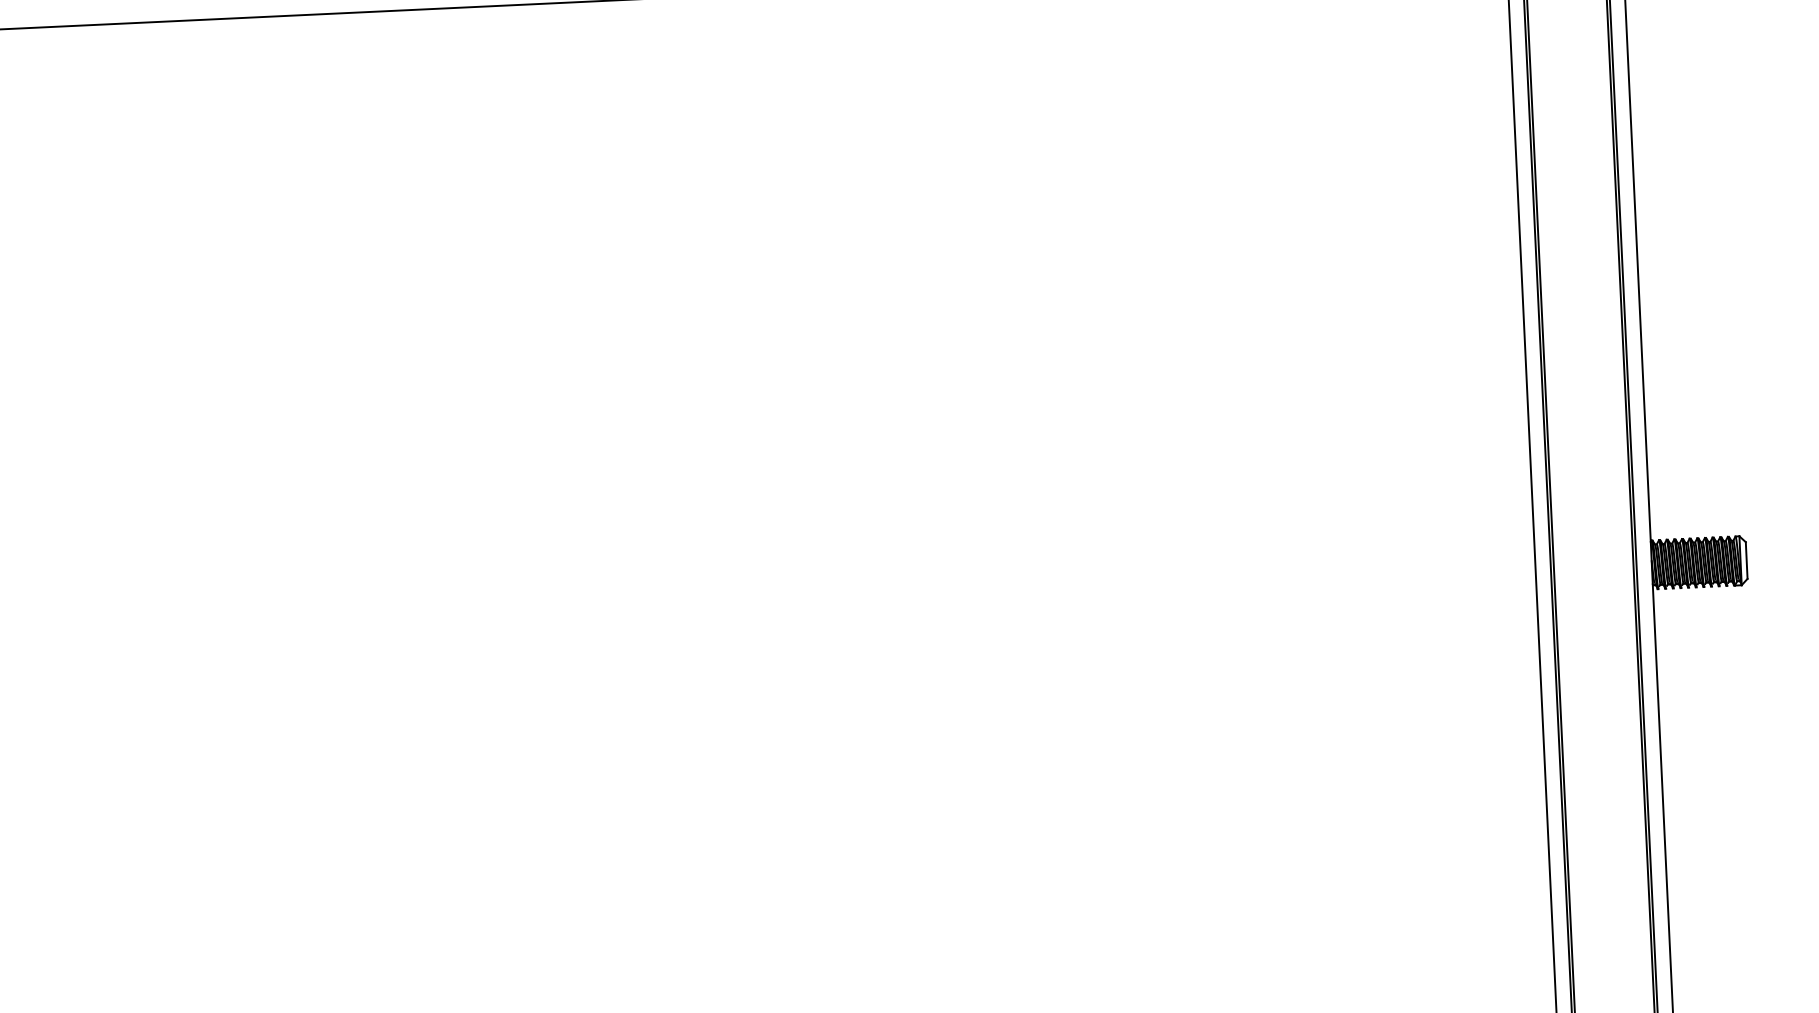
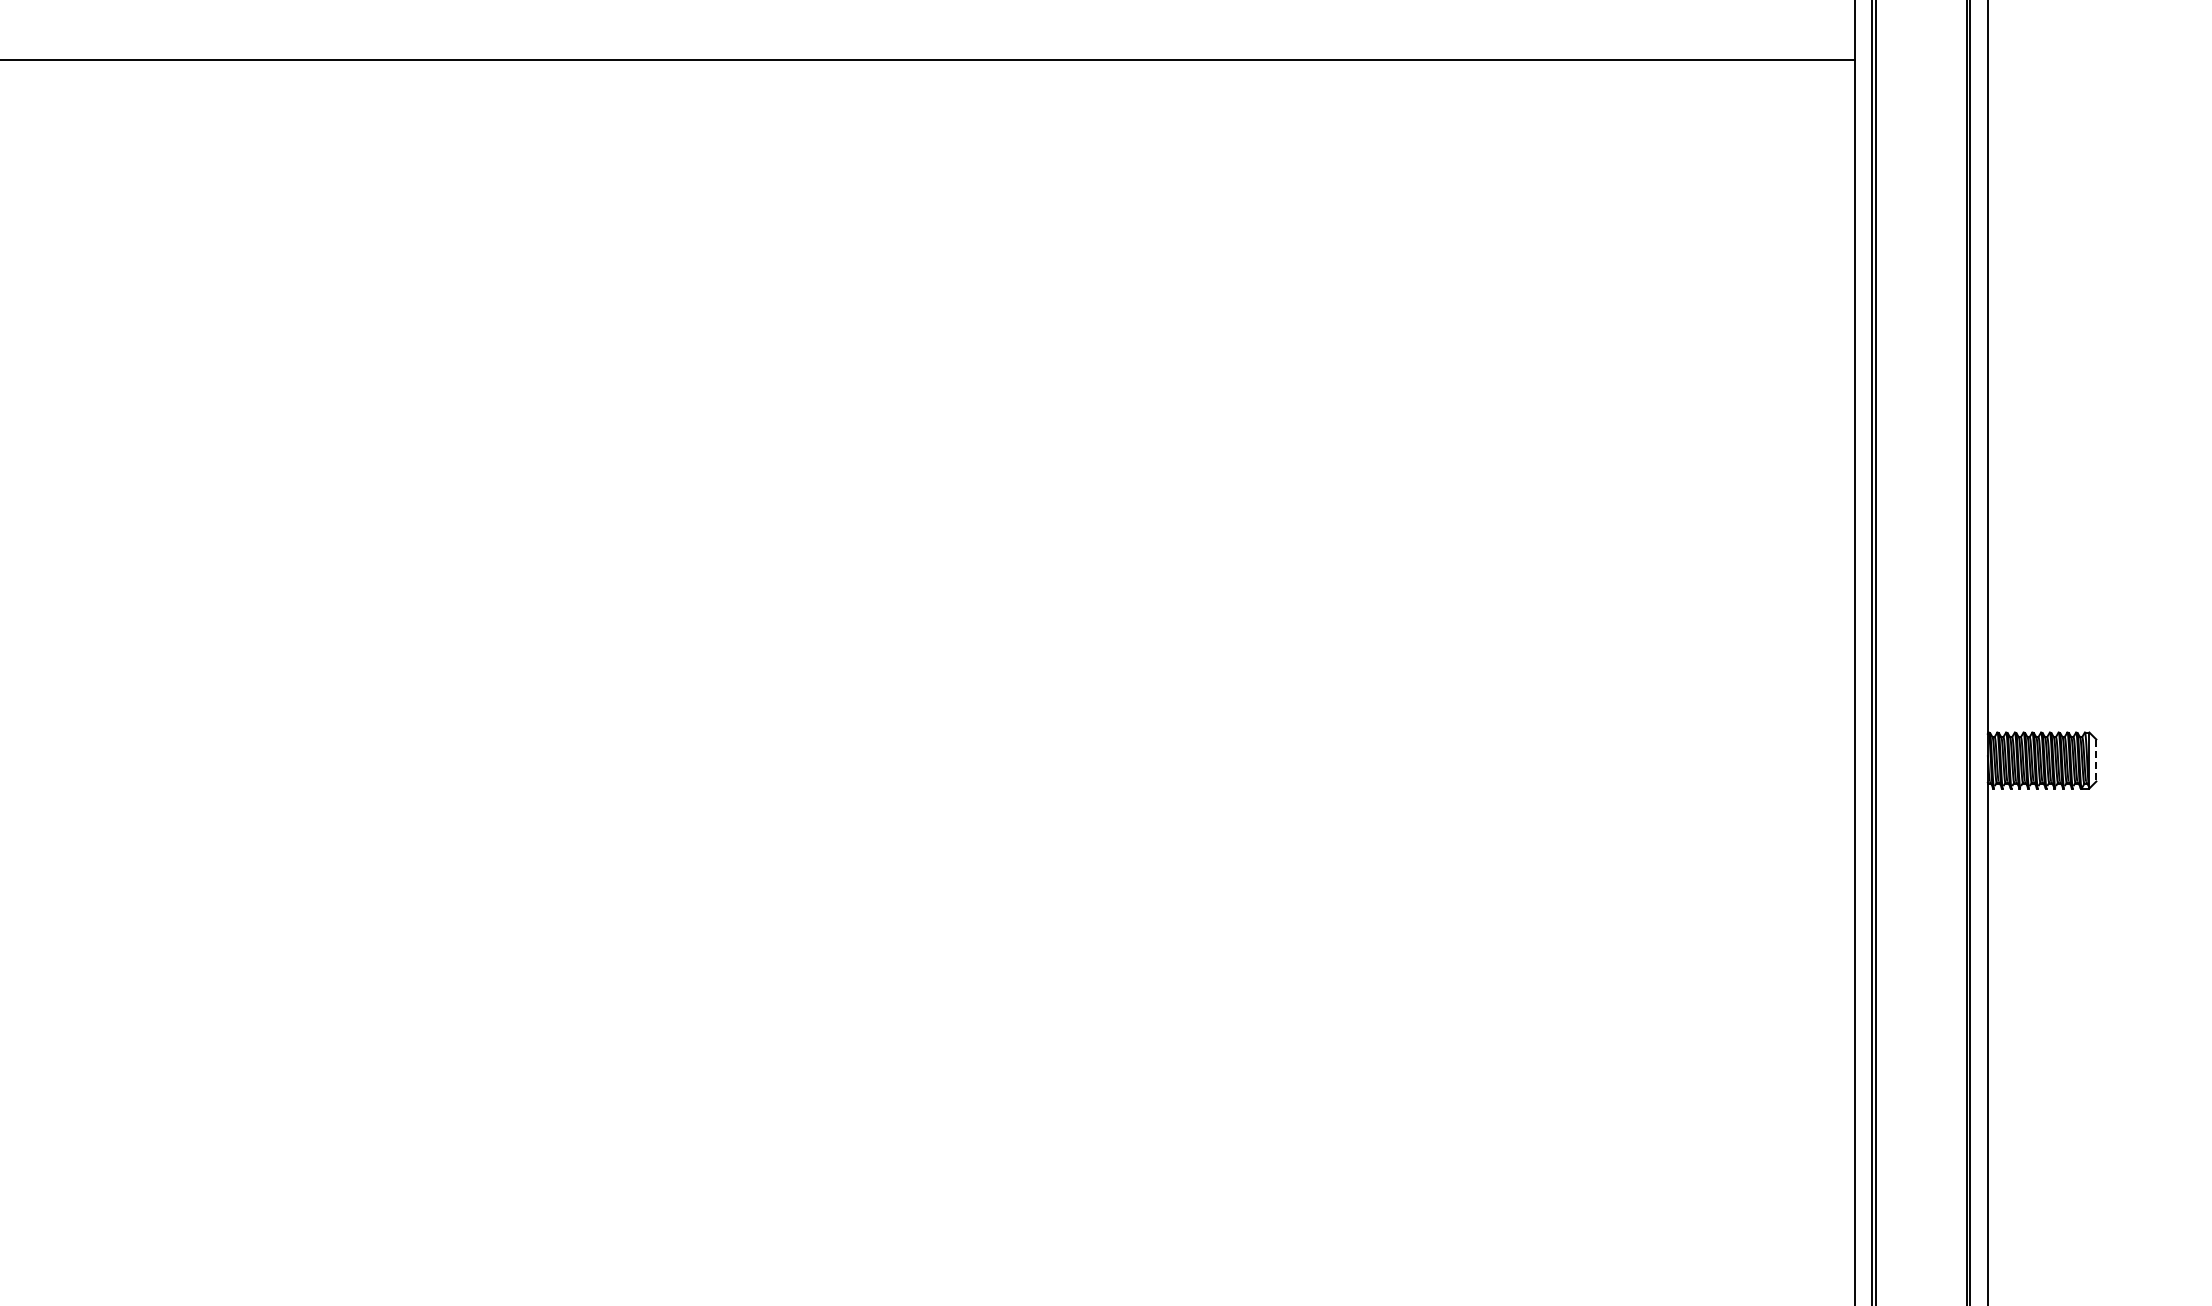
line: (1746, 561) -> (2096, 761), solid -> dashed

